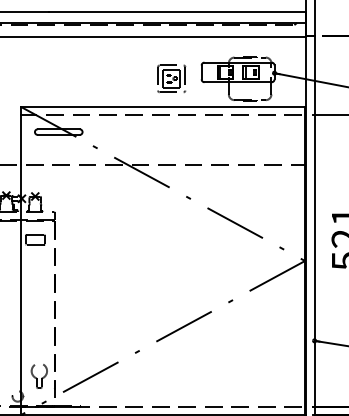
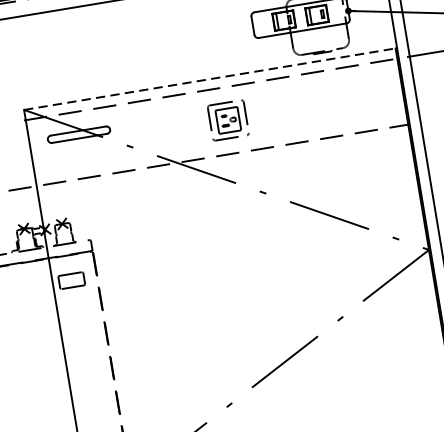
part: (171, 78) -> (228, 119), moved
line: (163, 106) -> (210, 78), solid -> dashed

